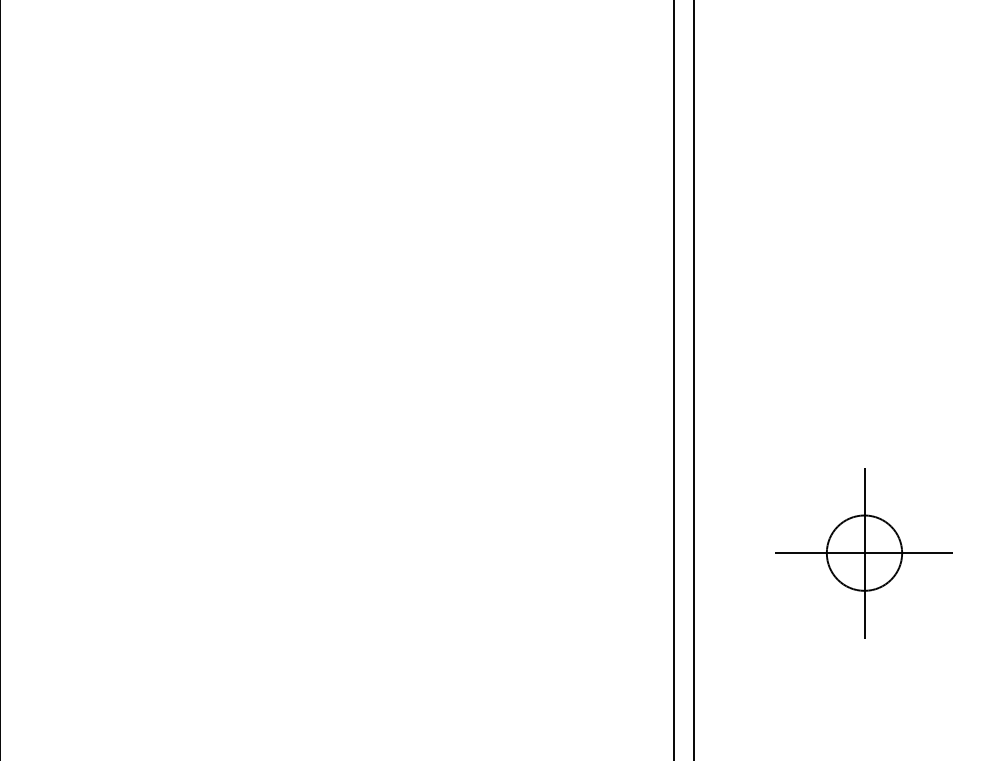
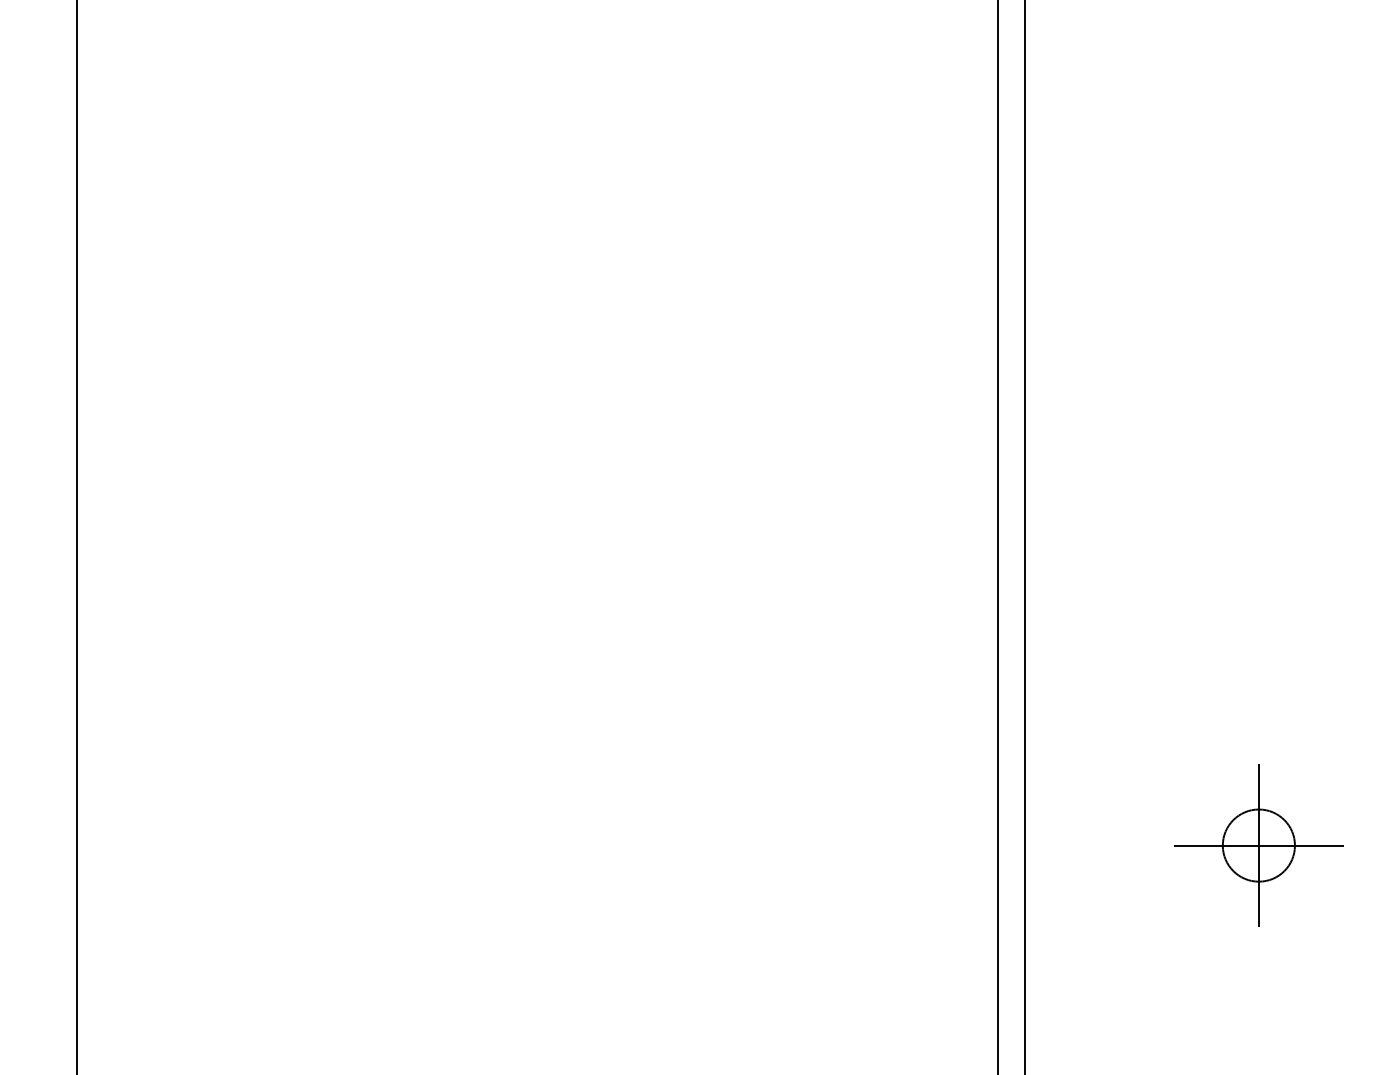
part: (864, 553) -> (1258, 845), size x0.7

